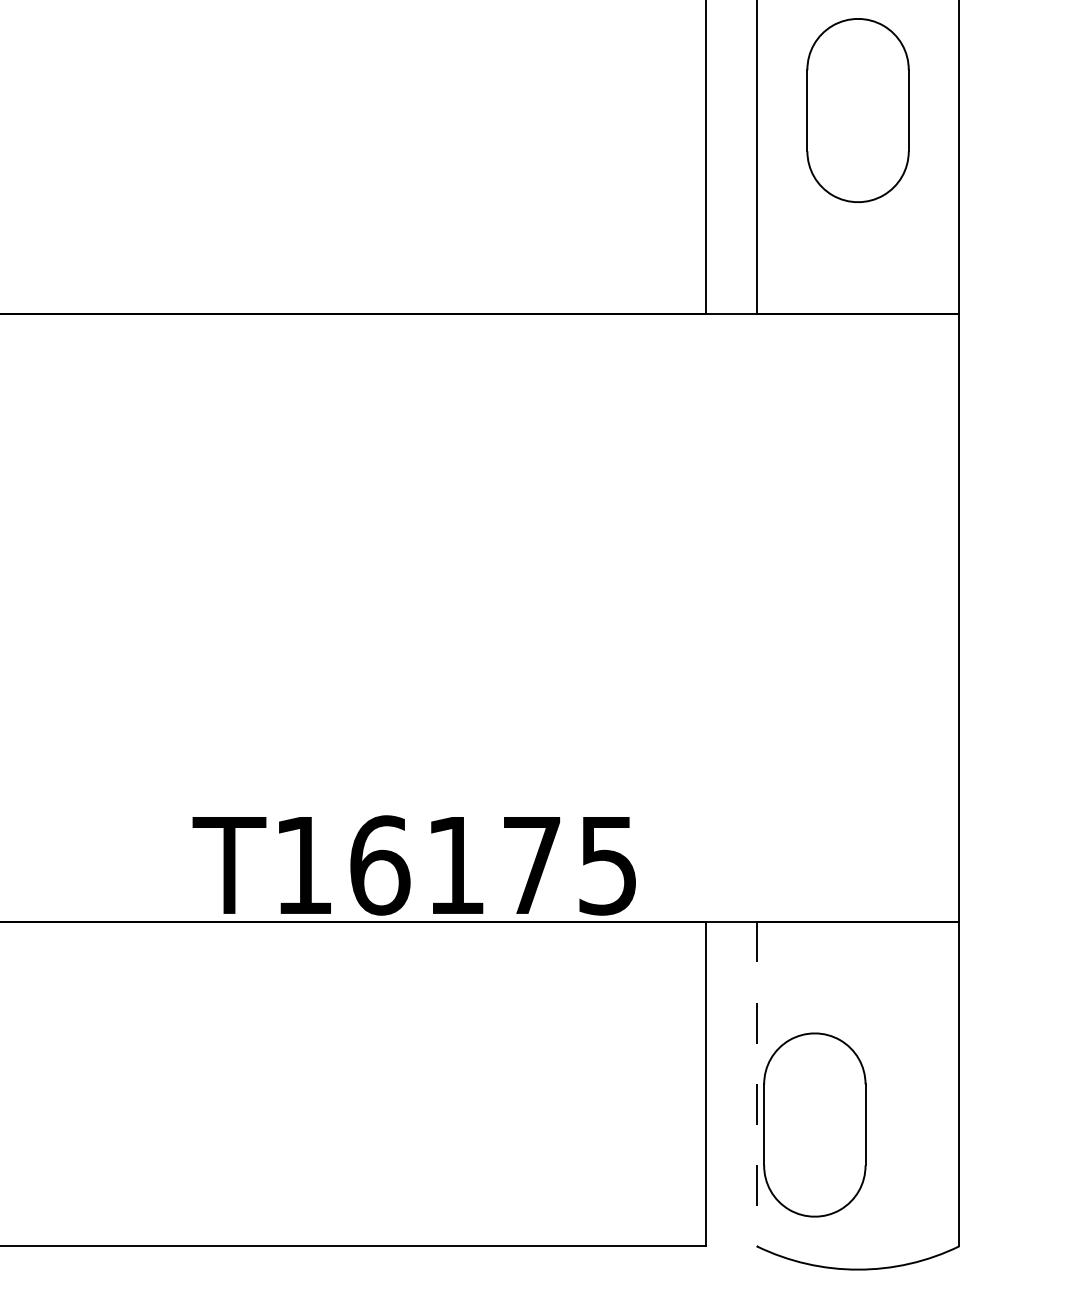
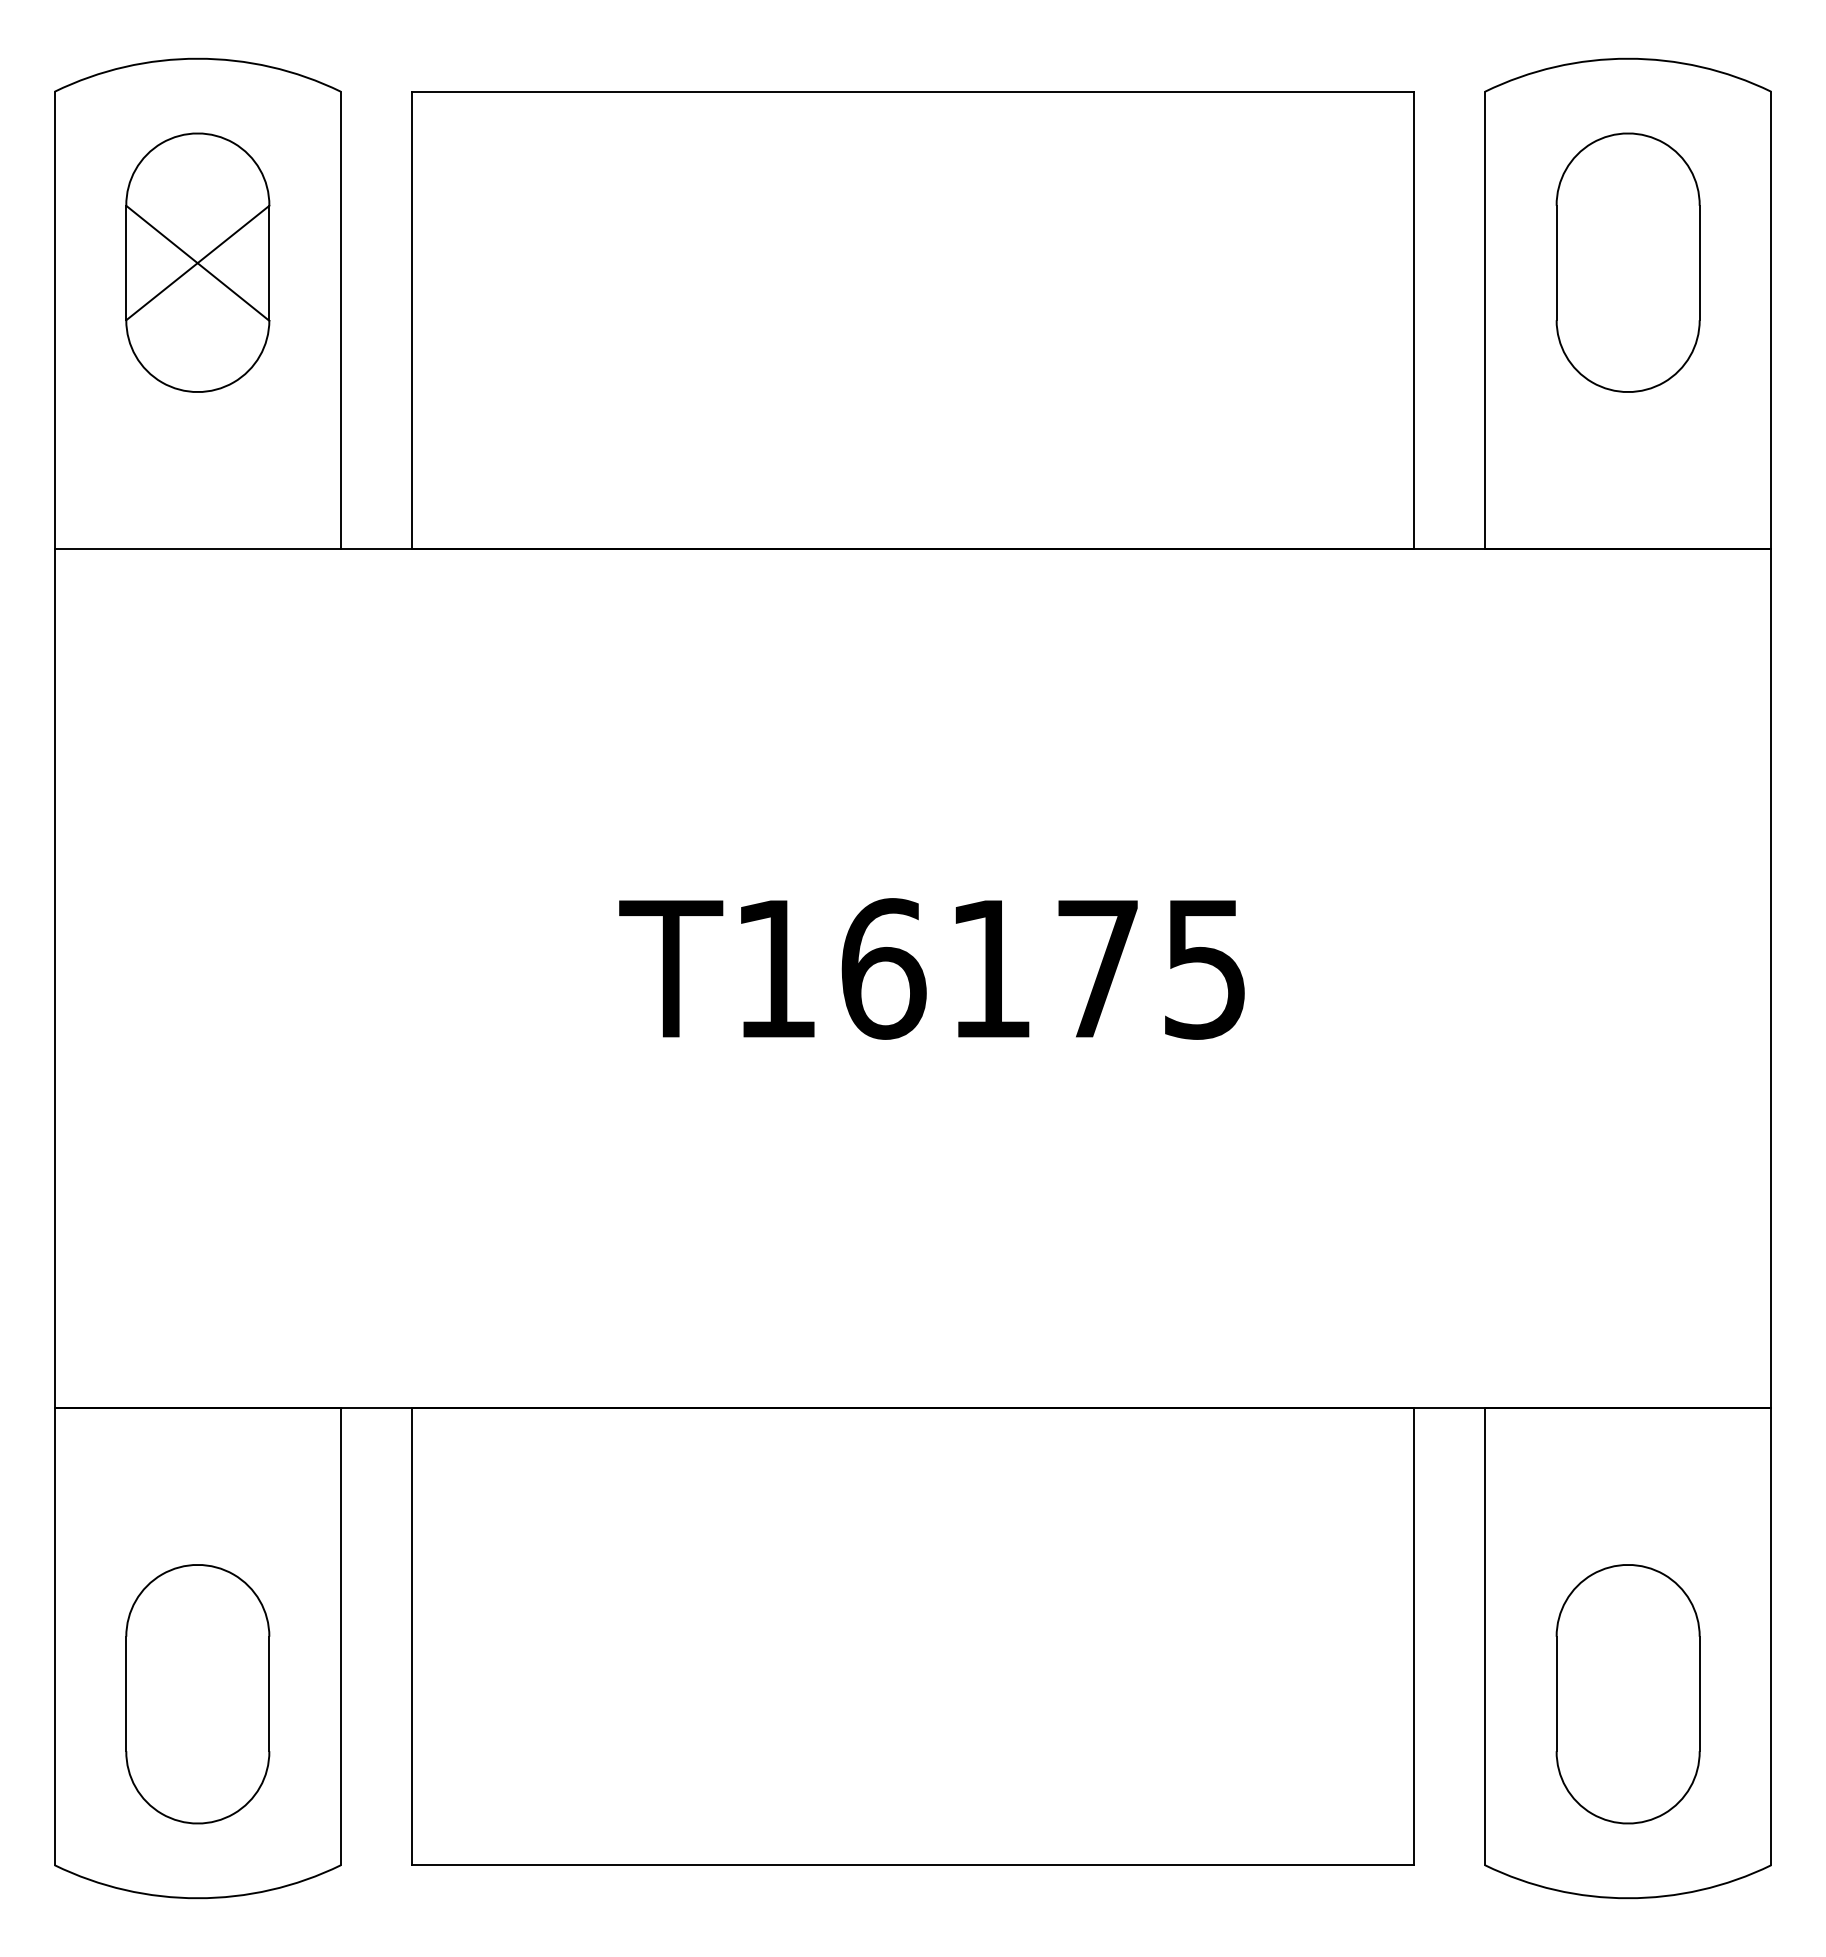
text: (413, 865) -> (931, 968), moved
line: (756, 1084) -> (1485, 1636), dashed -> solid
part: (814, 1125) -> (1627, 1694), moved

